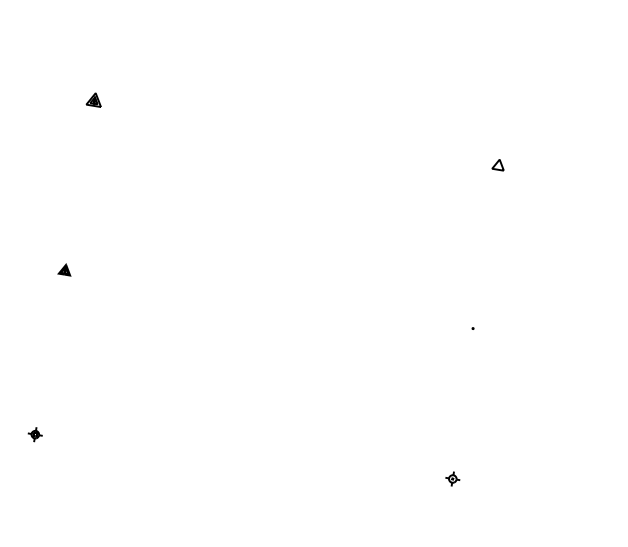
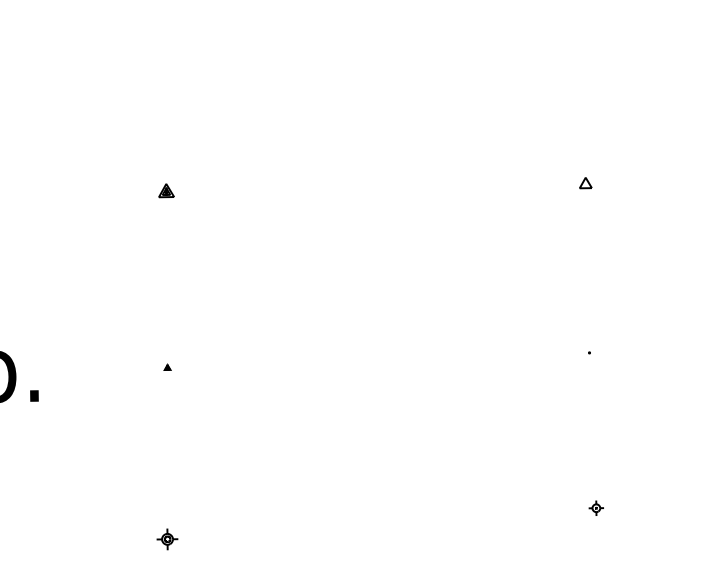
part: (65, 268) -> (167, 366), size x0.6
part: (34, 433) -> (166, 538), size x1.4

